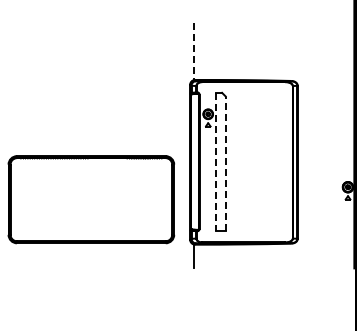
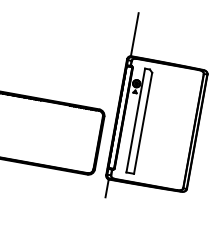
line: (194, 51) -> (134, 34), dashed -> solid
line: (215, 162) -> (135, 120), dashed -> solid
line: (225, 163) -> (142, 122), dashed -> solid

